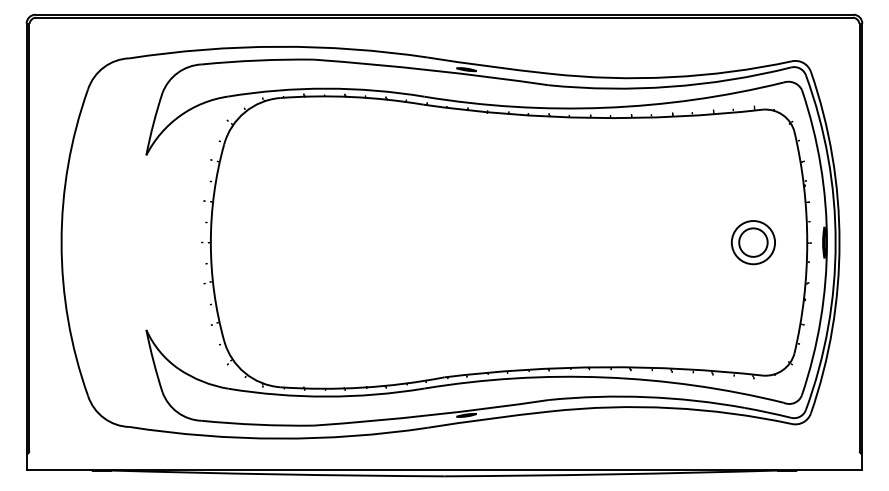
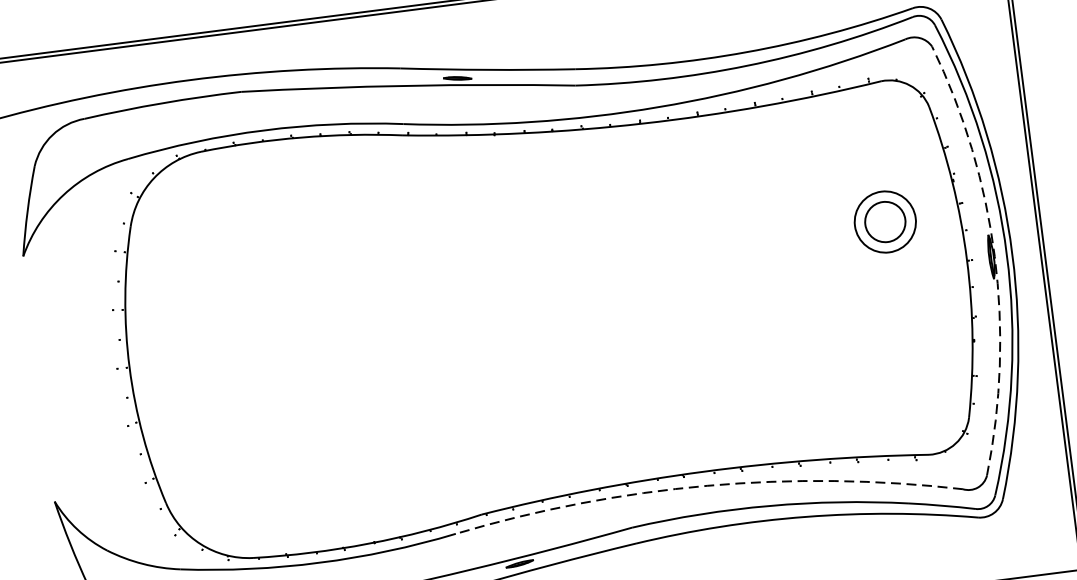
part: (752, 242) -> (884, 222), moved
arc: (827, 242) -> (995, 256), solid -> dashed
arc: (604, 377) -> (706, 485), solid -> dashed

